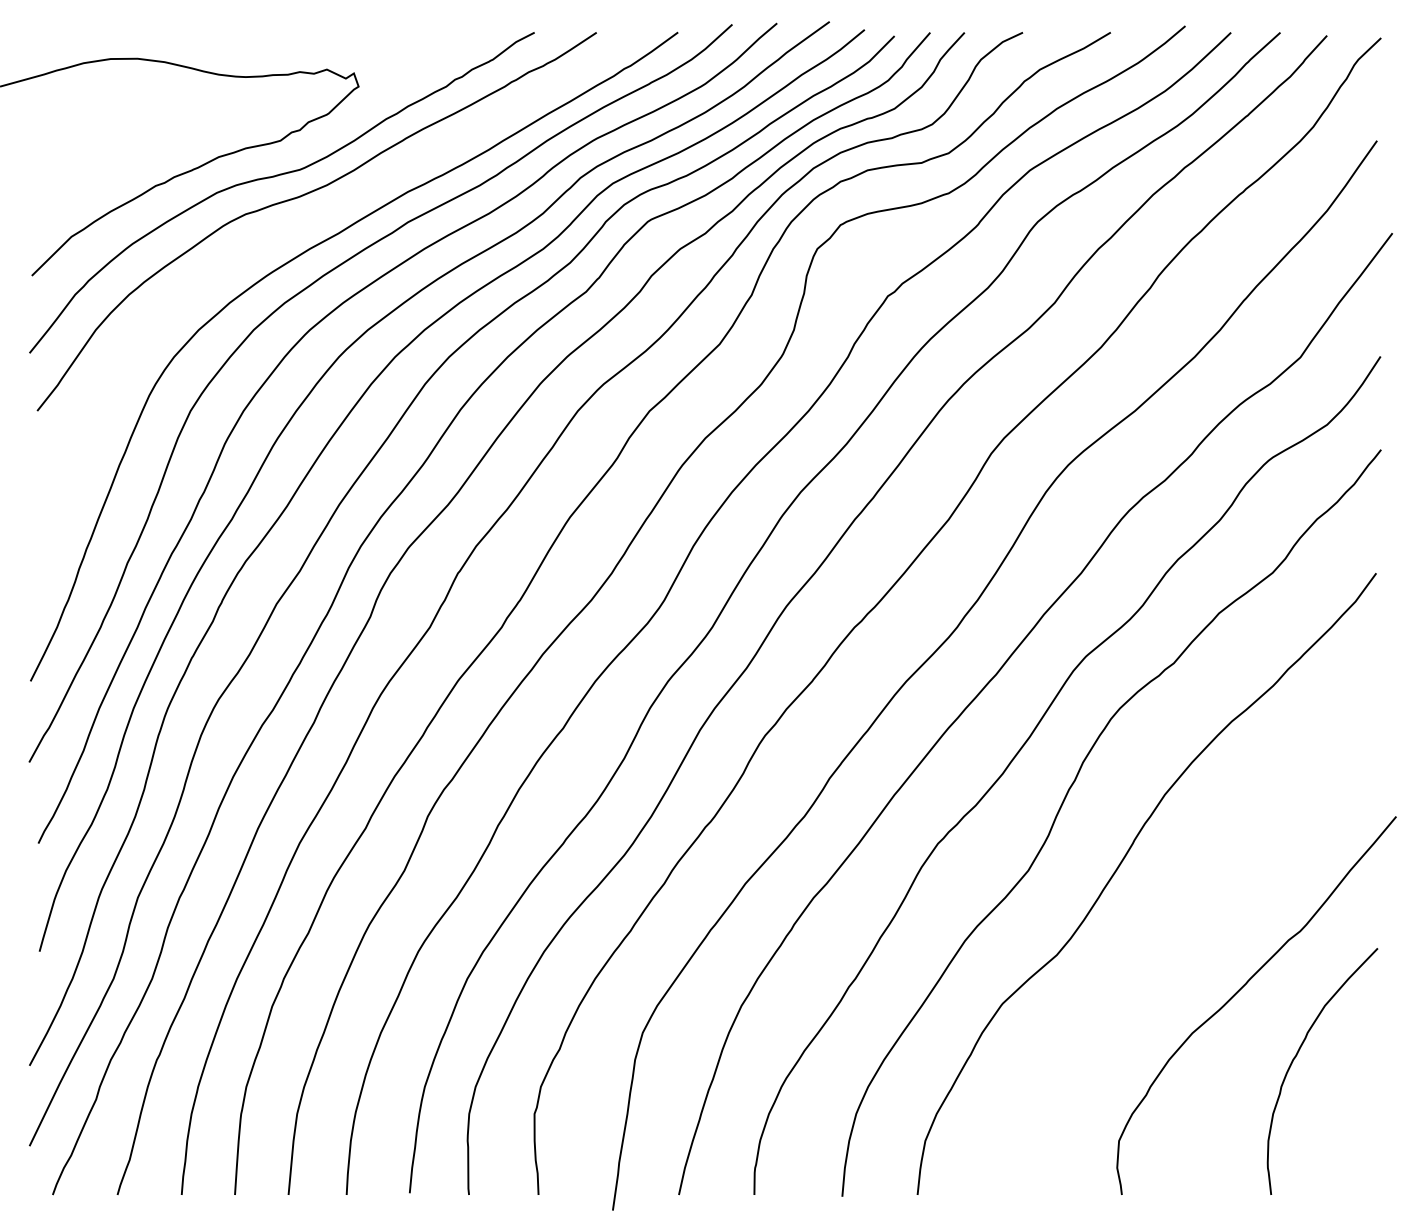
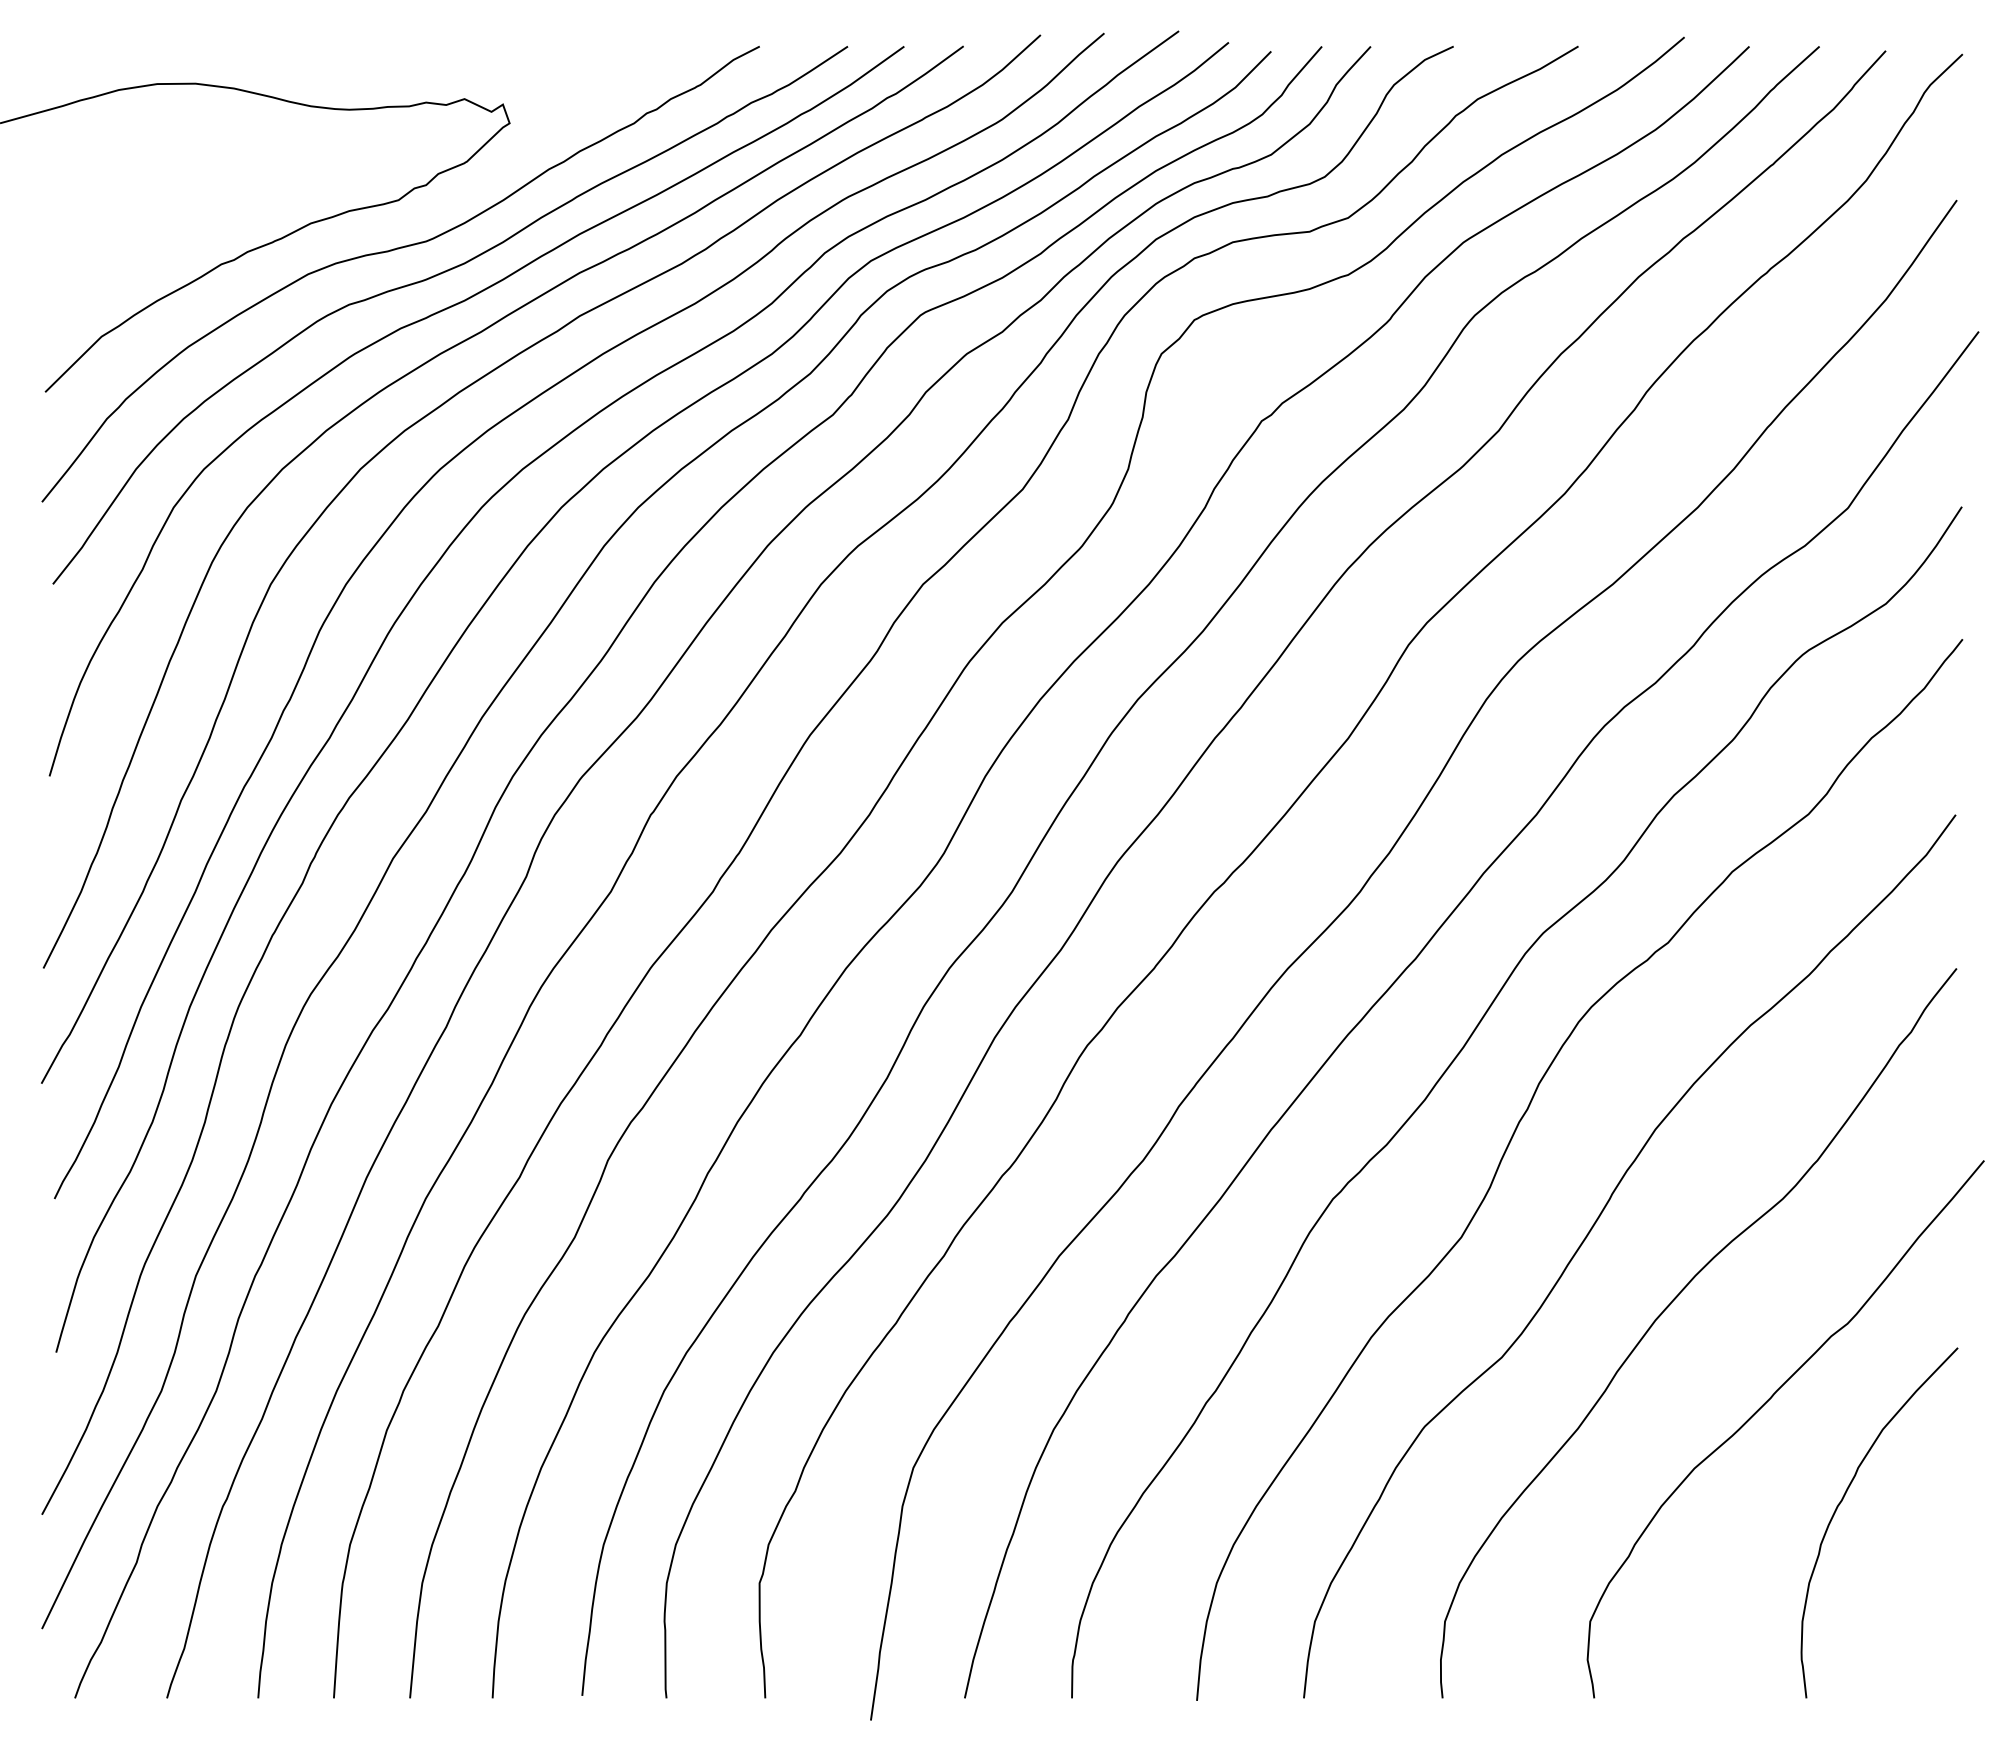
curve: (307, 221) -> (436, 314), added
curve: (1175, 918) -> (1670, 1305), added

